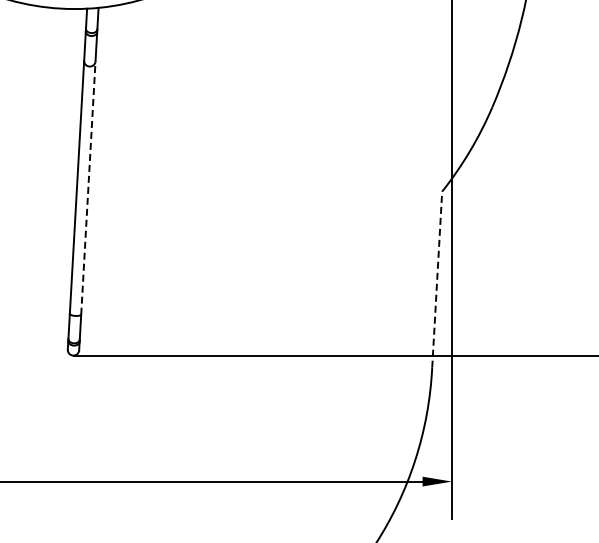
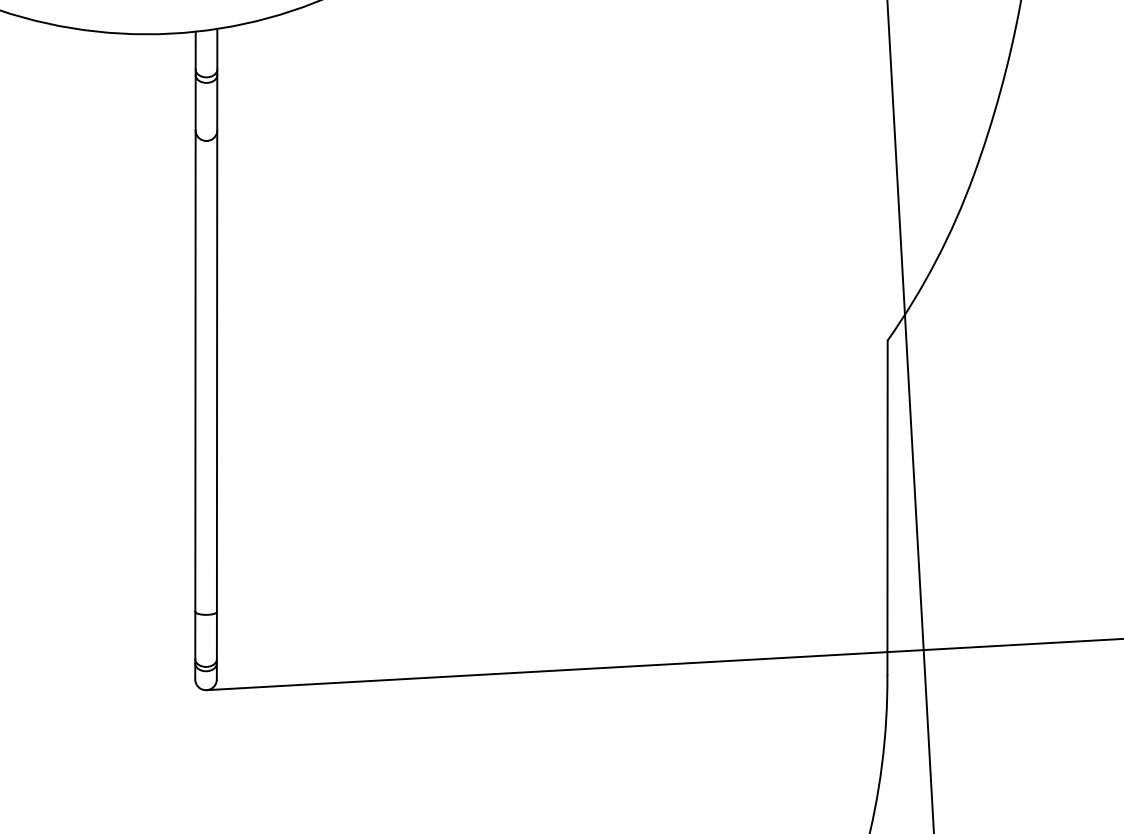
line: (88, 188) -> (217, 372), dashed -> solid
line: (437, 279) -> (888, 507), dashed -> solid

